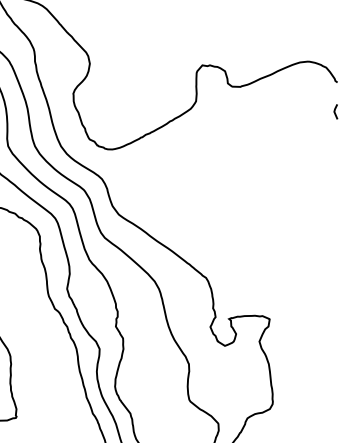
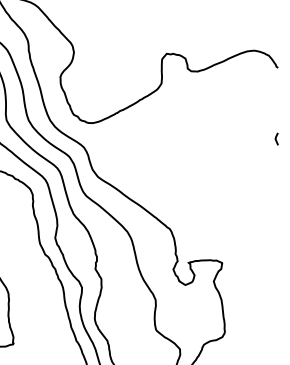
line: (335, 111) -> (276, 138), moved

